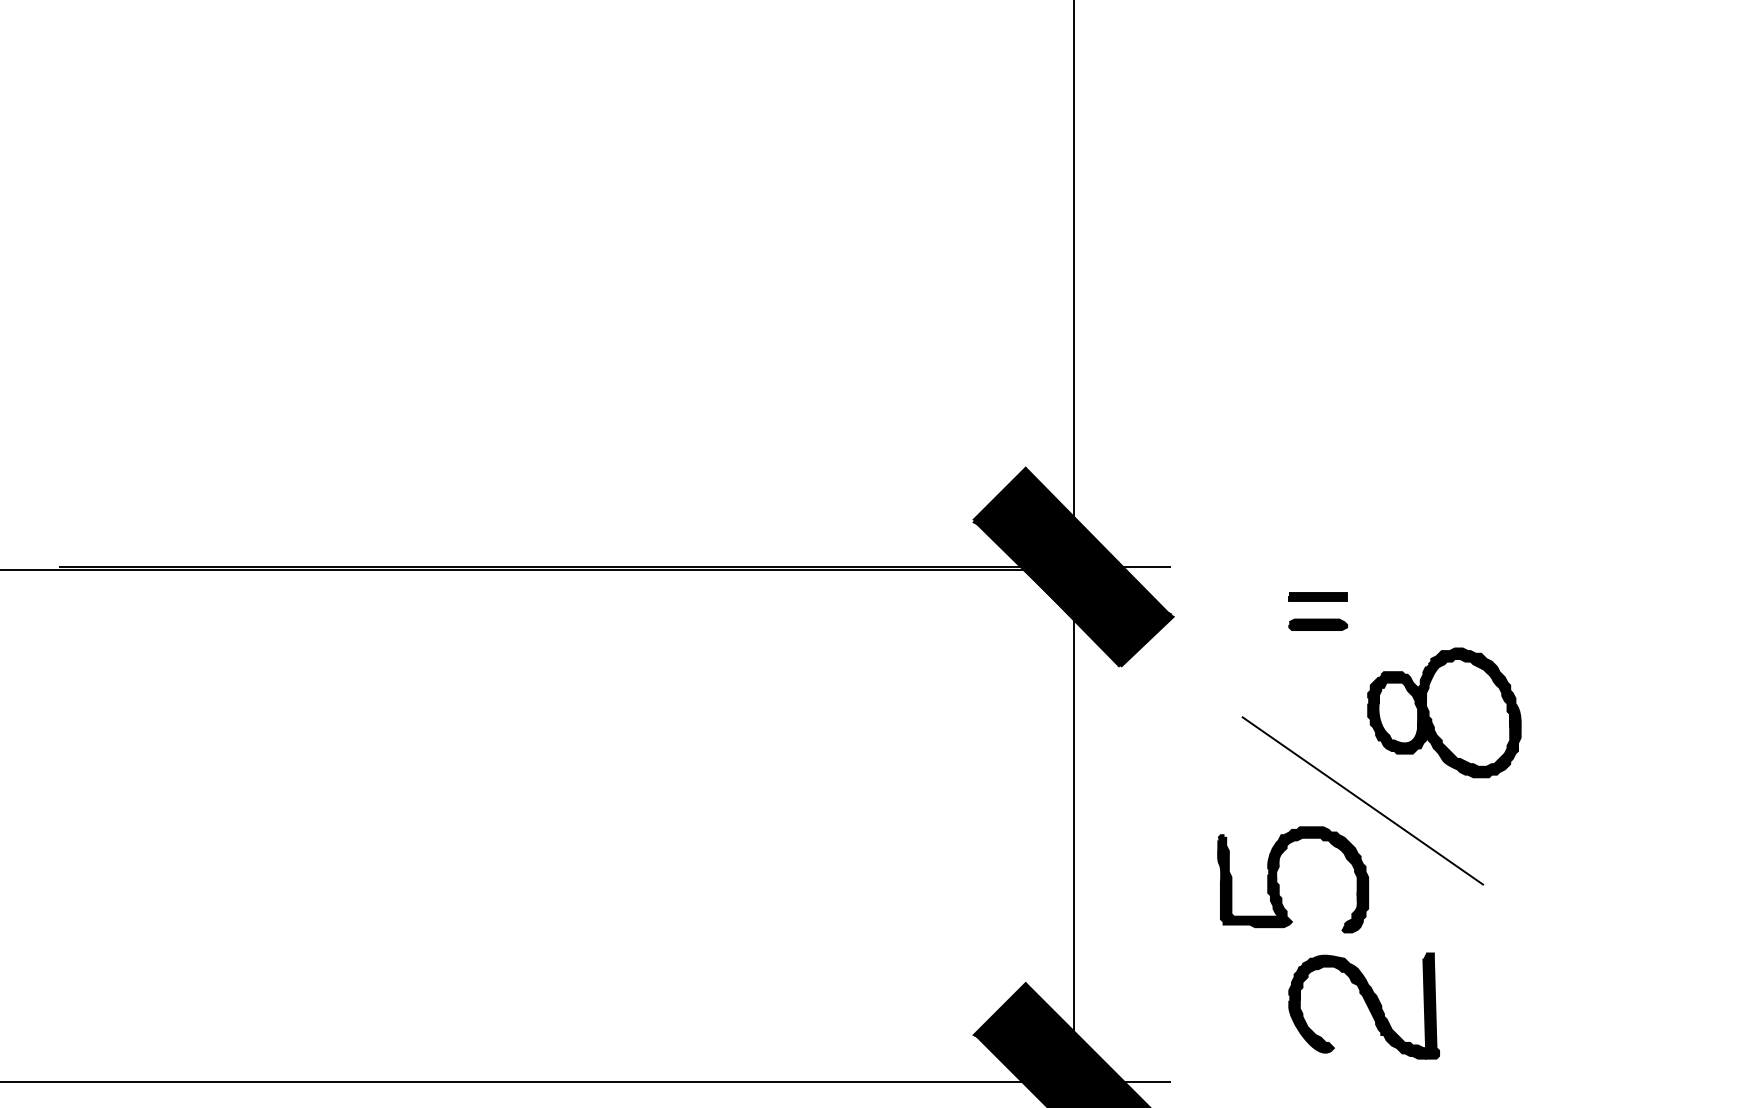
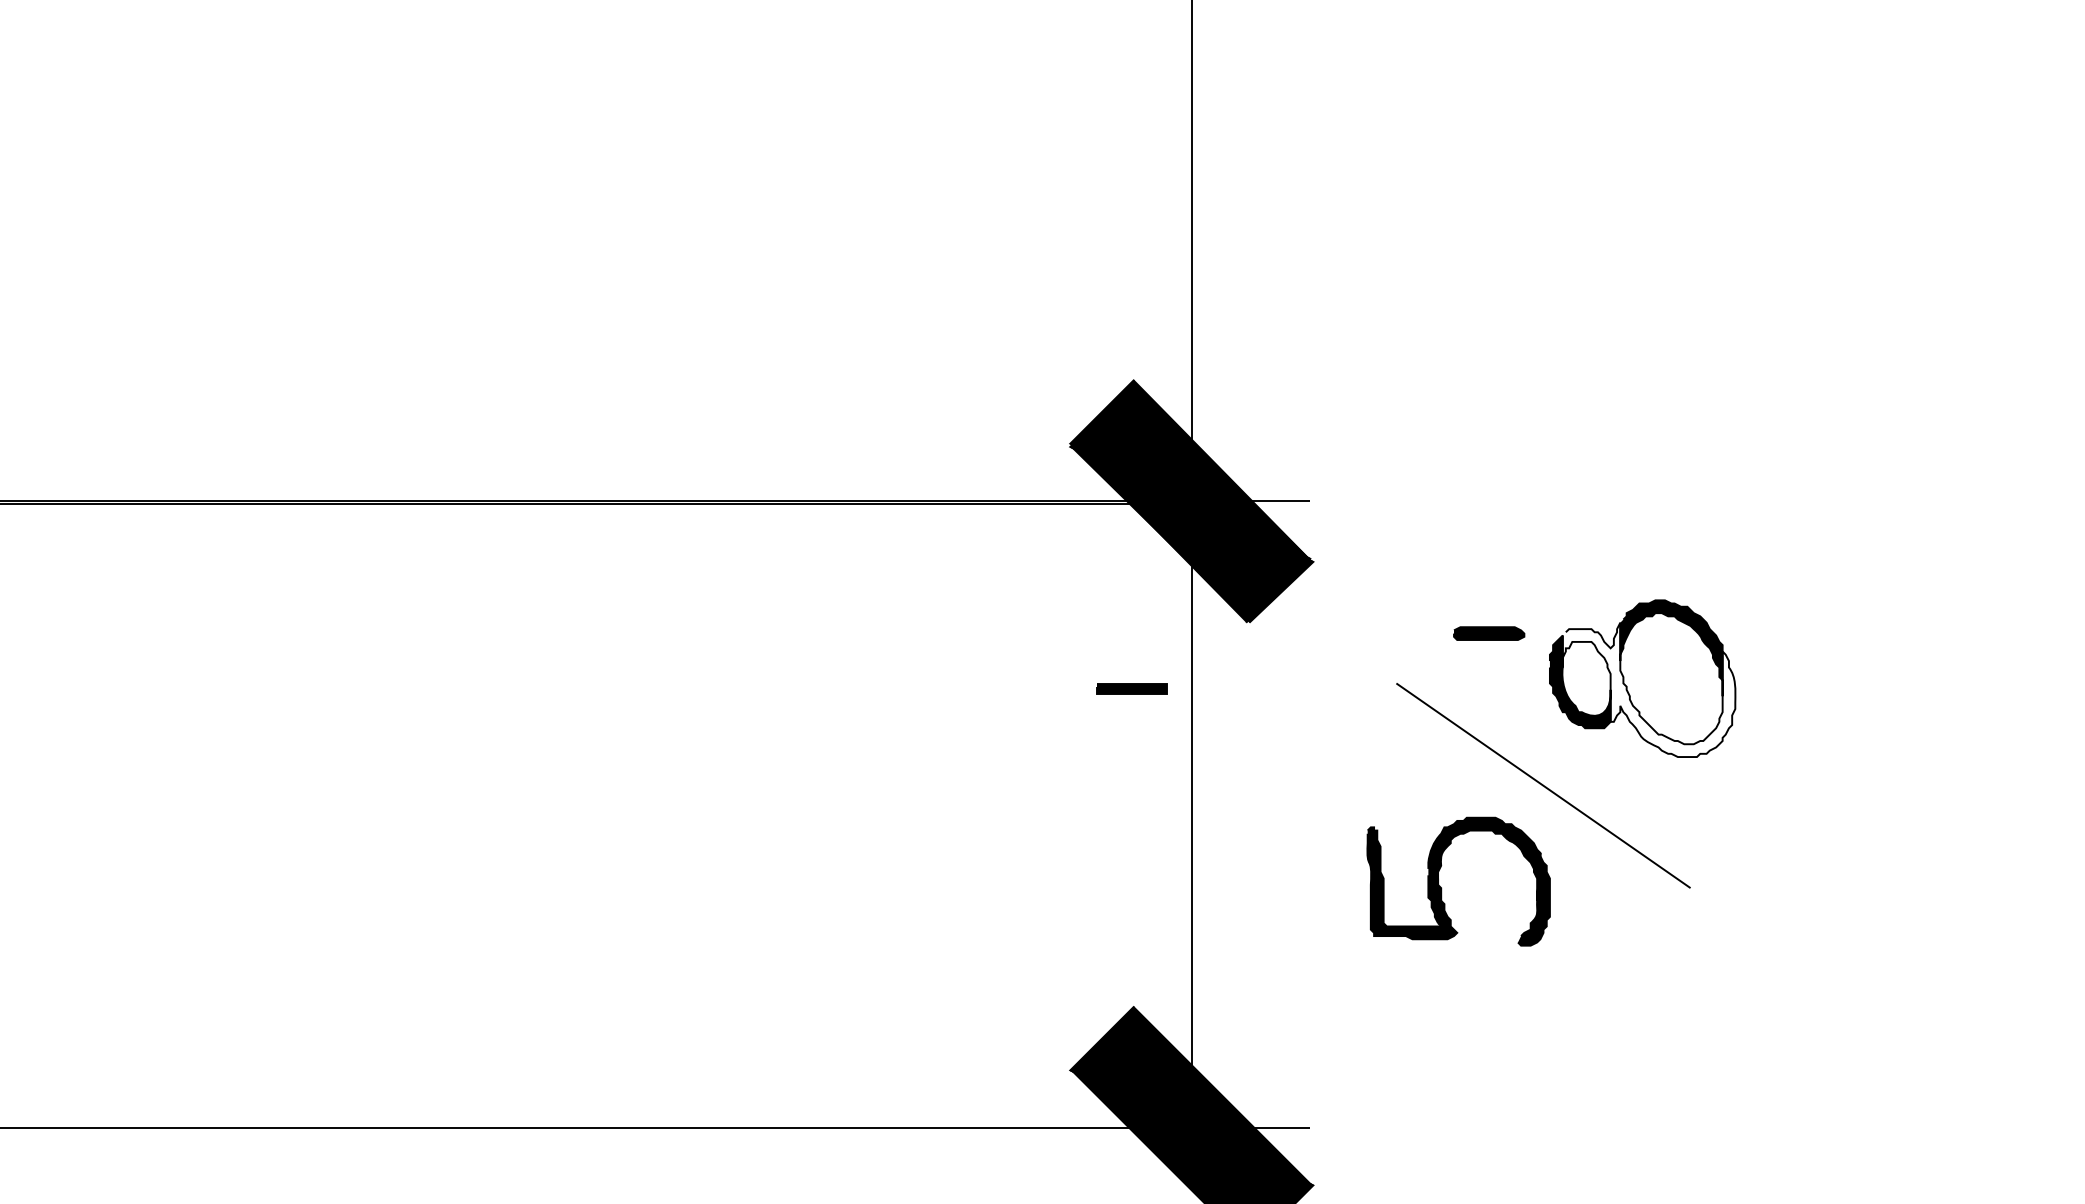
part: (1317, 596) -> (1130, 687), moved
part: (1317, 624) -> (1488, 633), moved
fill: (1449, 721) -> (1648, 689), removed
part: (1363, 1005) -> (1544, 1034), removed

